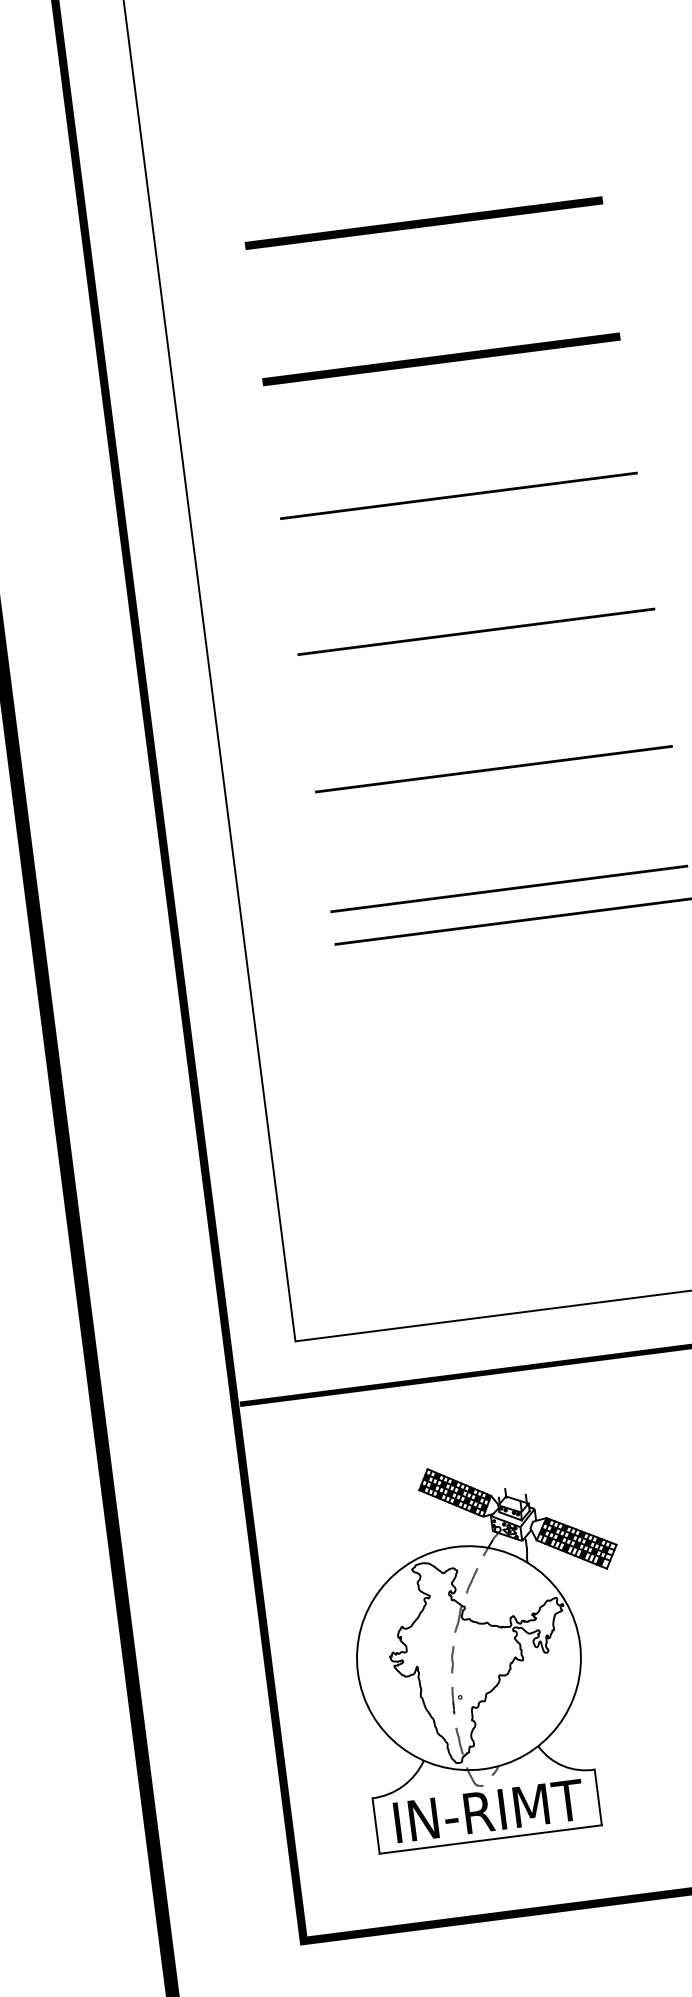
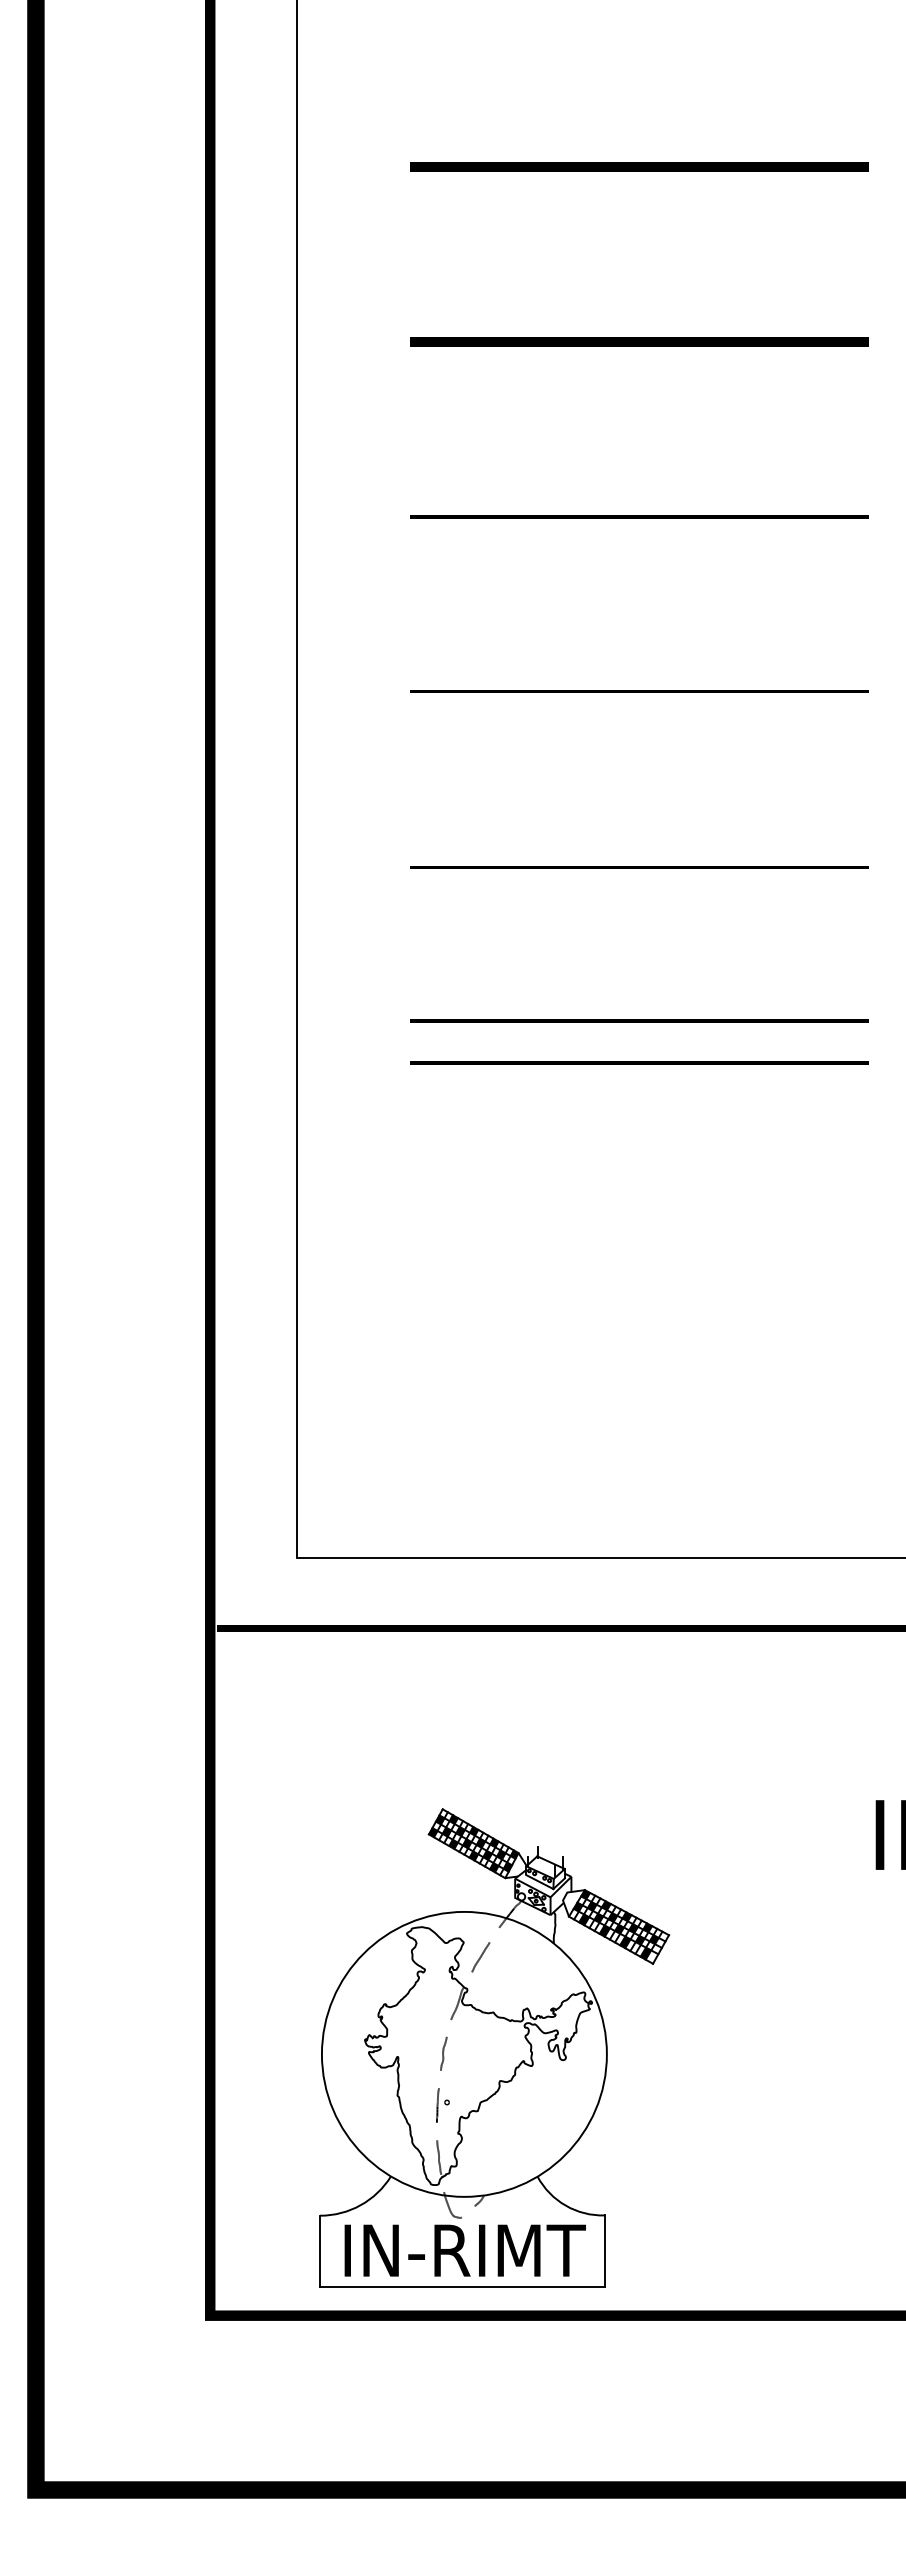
part: (491, 1649) -> (494, 2047), moved

